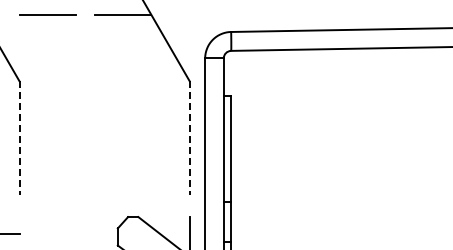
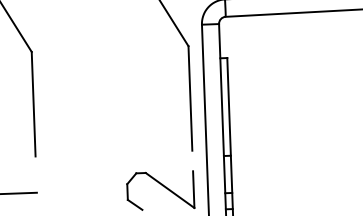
line: (19, 138) -> (33, 104), dashed -> solid
line: (189, 138) -> (190, 98), dashed -> solid

